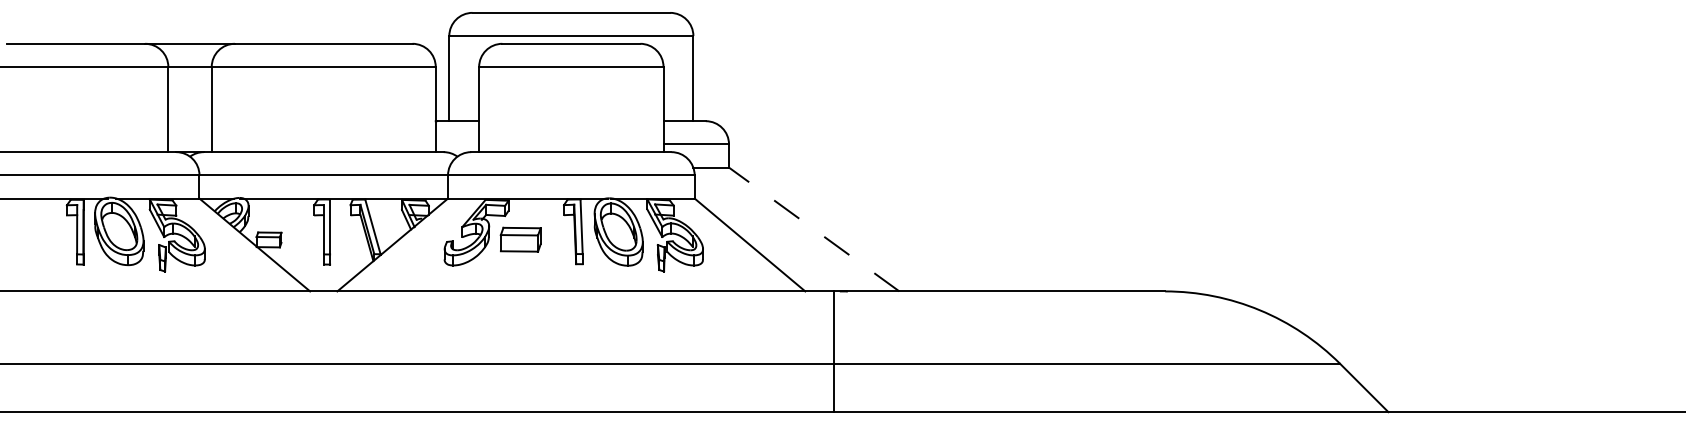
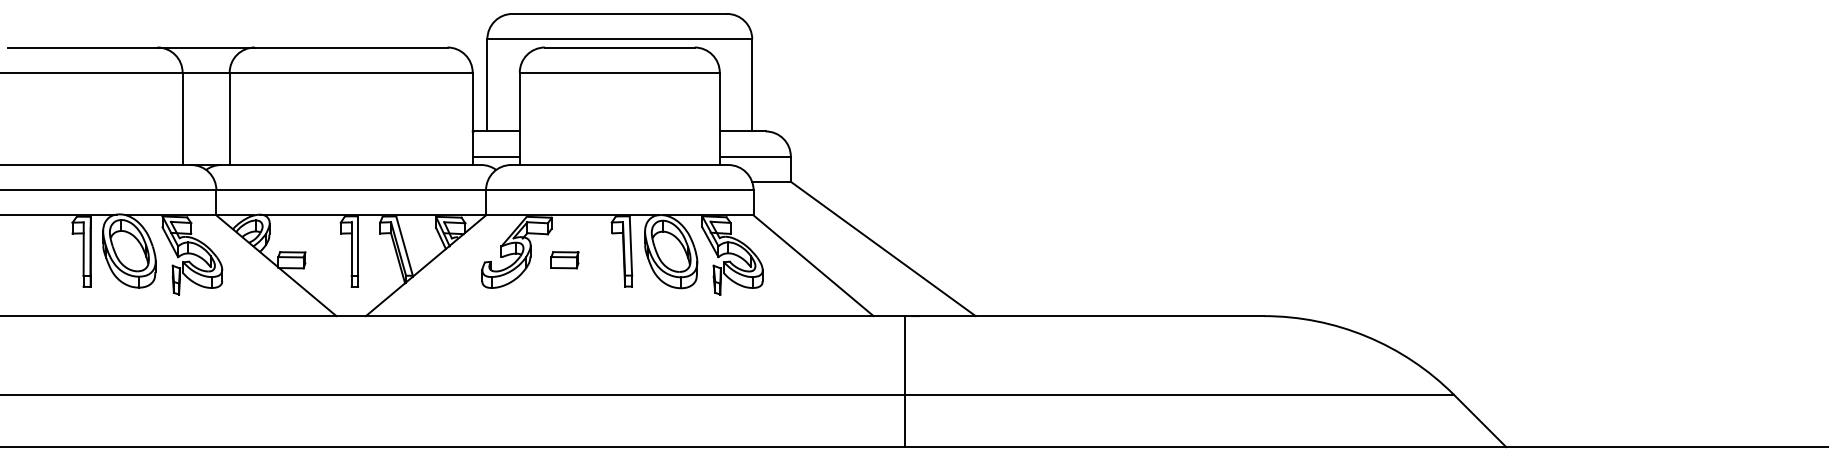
line: (456, 144) -> (495, 156), added
line: (813, 229) -> (882, 248), dashed -> solid
part: (520, 240) -> (564, 260), size x0.62

